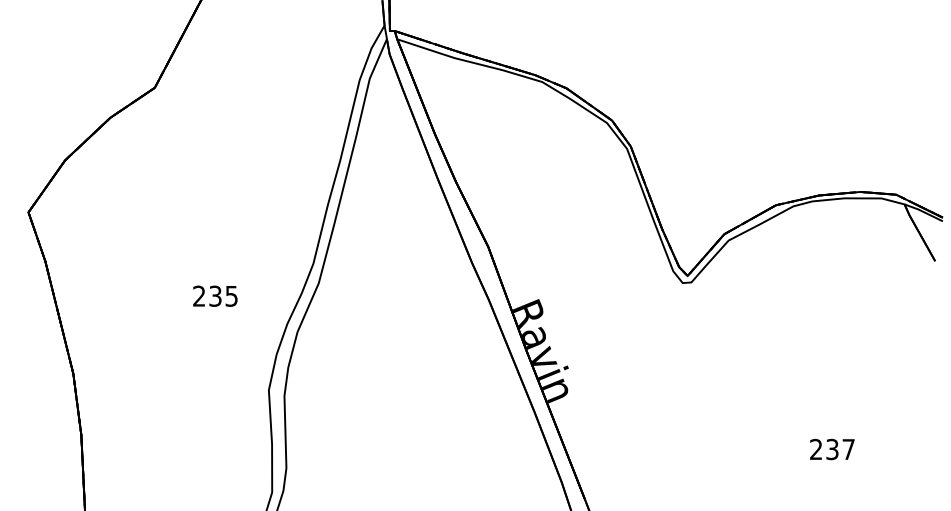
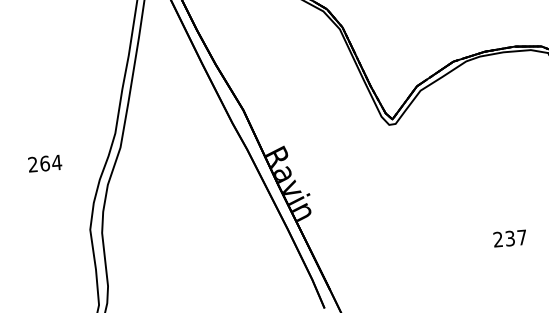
text: (223, 295) -> (50, 162), 235 -> 264

